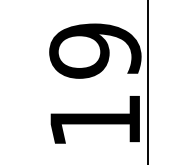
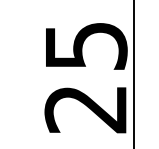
text: (94, 85) -> (85, 77), 19 -> 25

